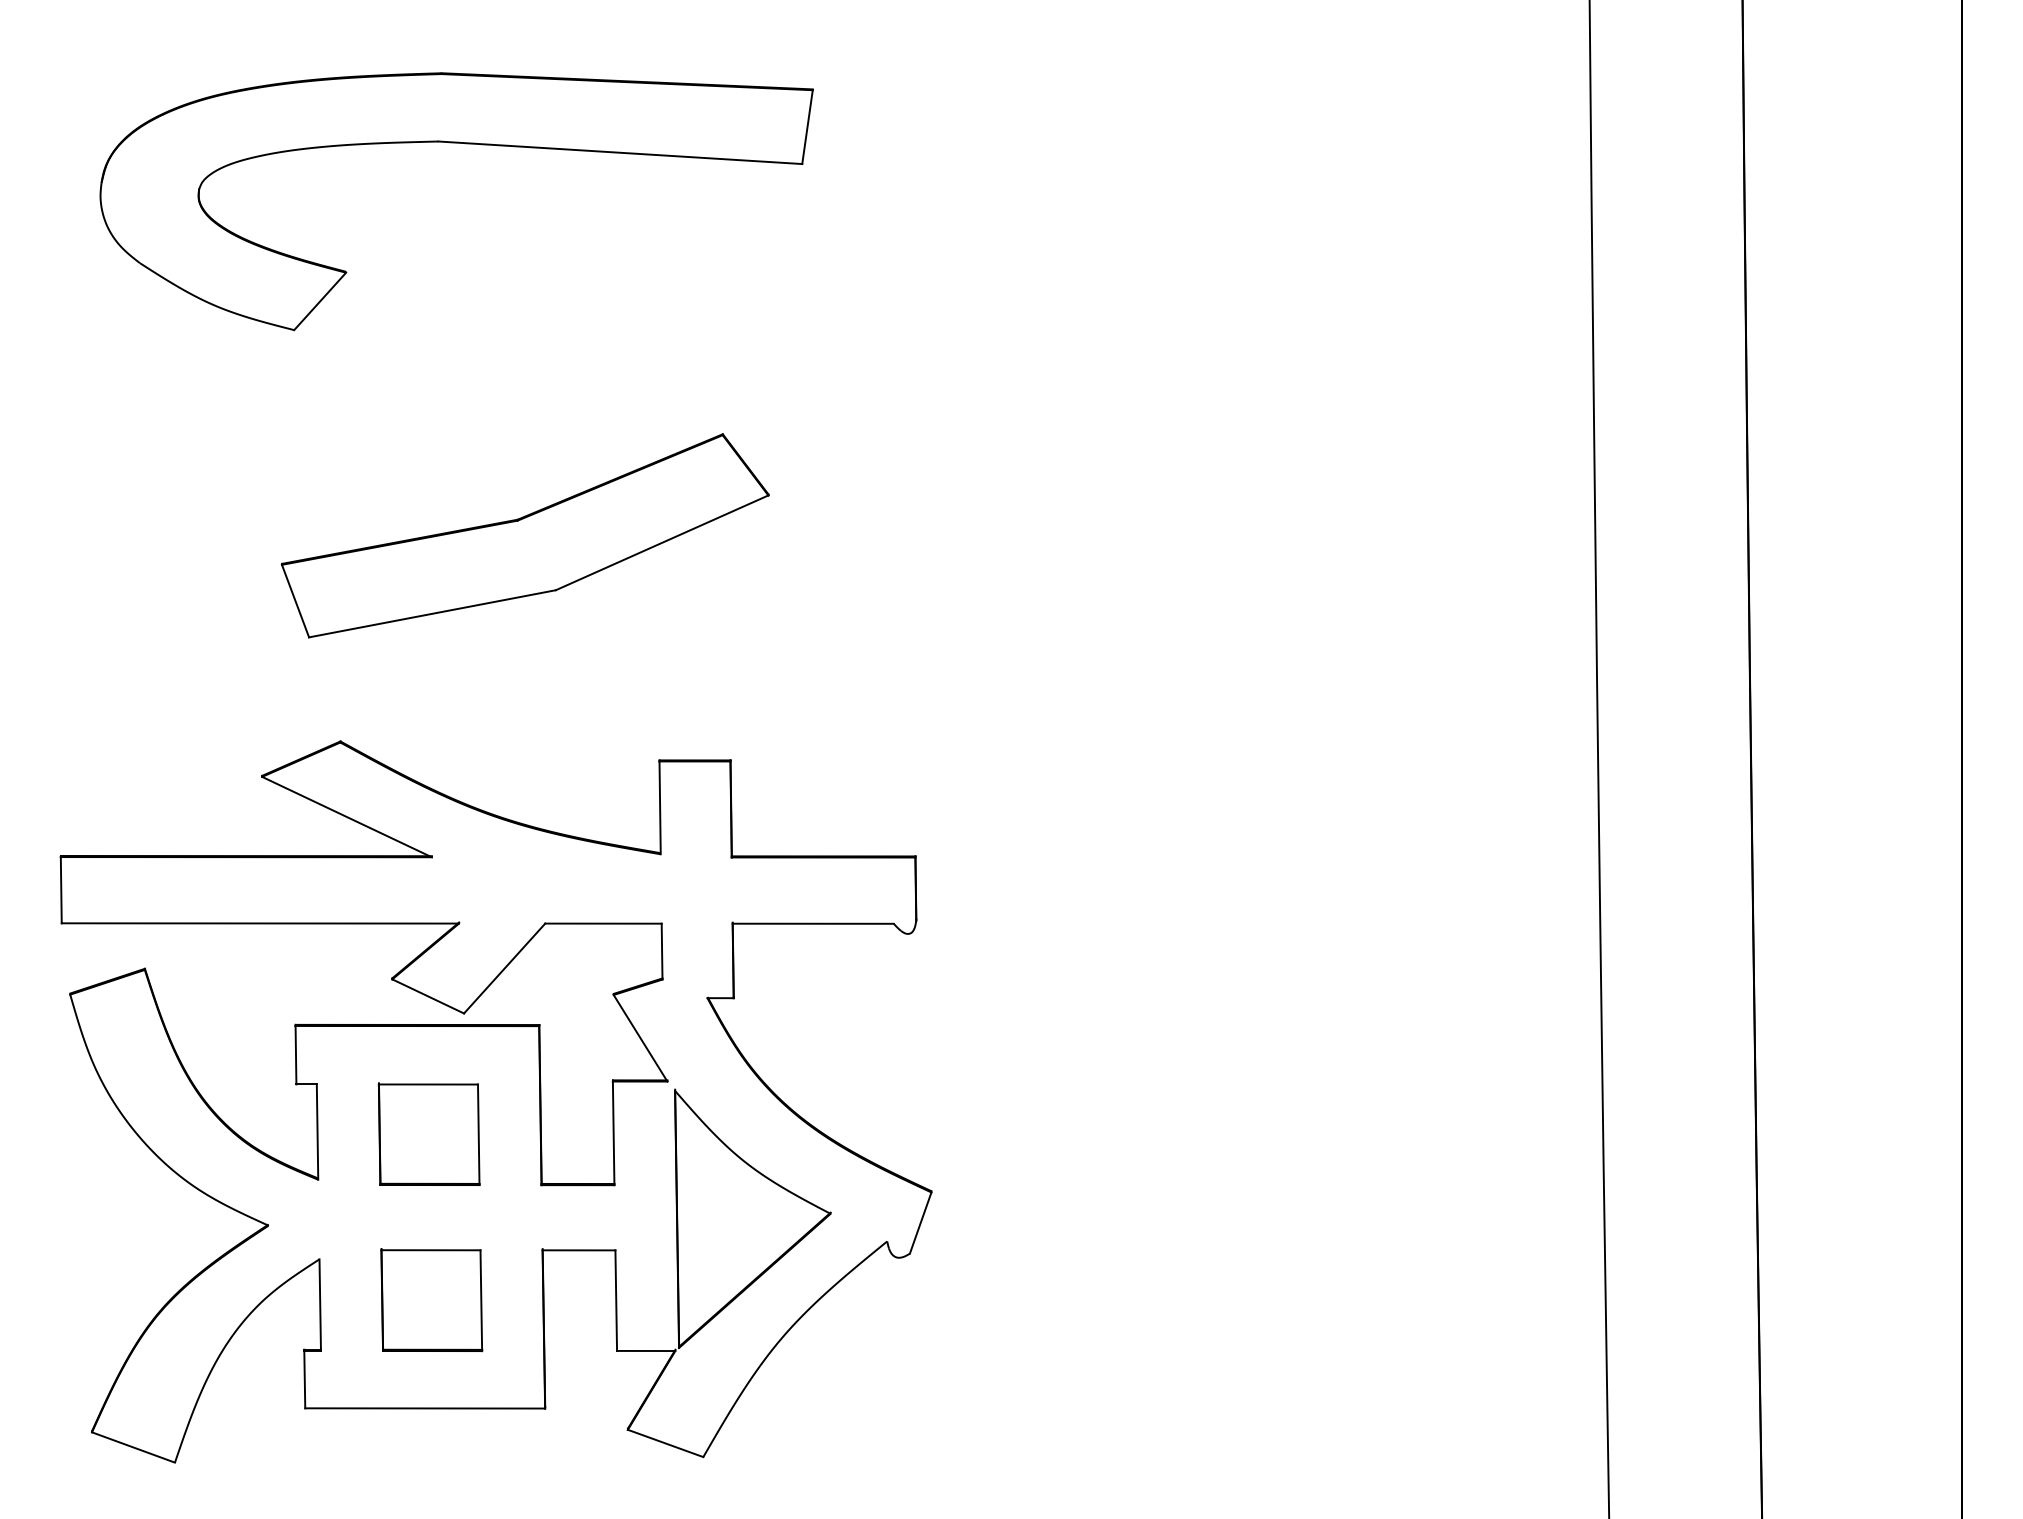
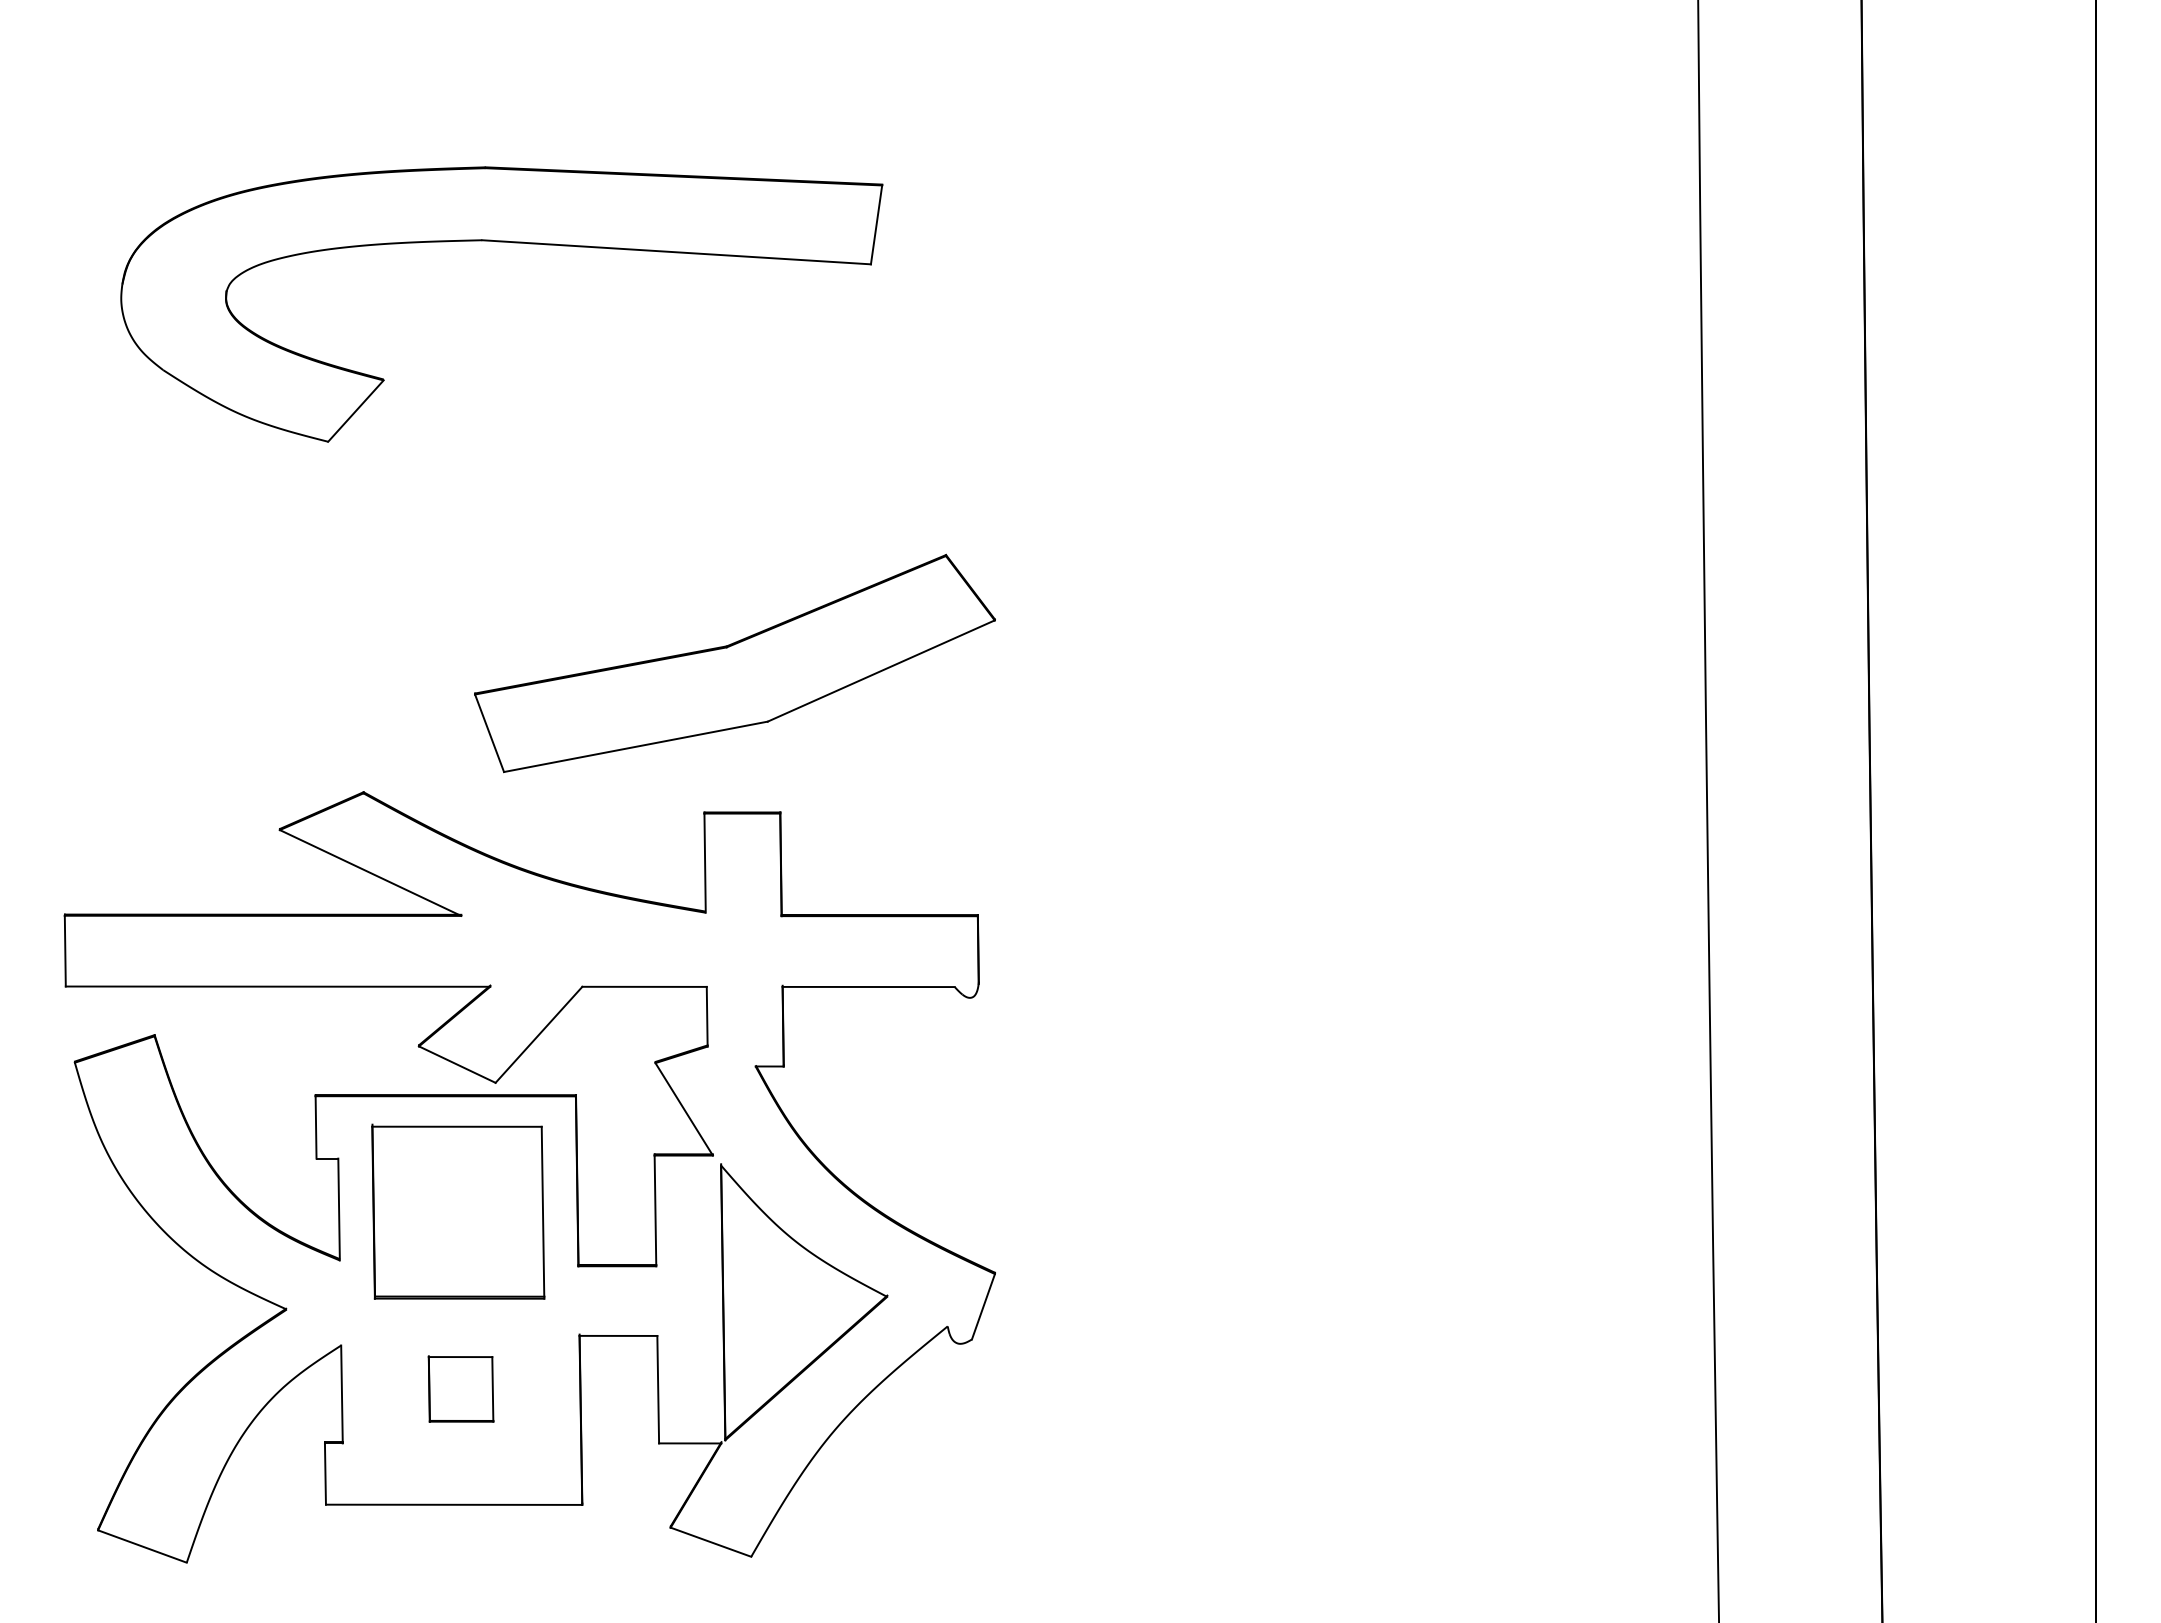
part: (456, 143) -> (501, 242), moved
part: (524, 535) -> (734, 663), moved
part: (429, 1133) -> (458, 1211), size x1.6
part: (431, 1299) -> (460, 1388), size x0.6

